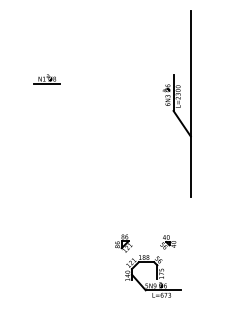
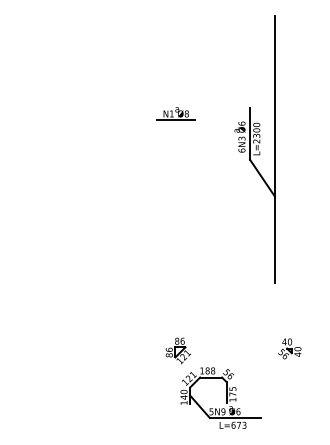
part: (46, 79) -> (175, 114), moved
part: (168, 242) -> (290, 349), moved

